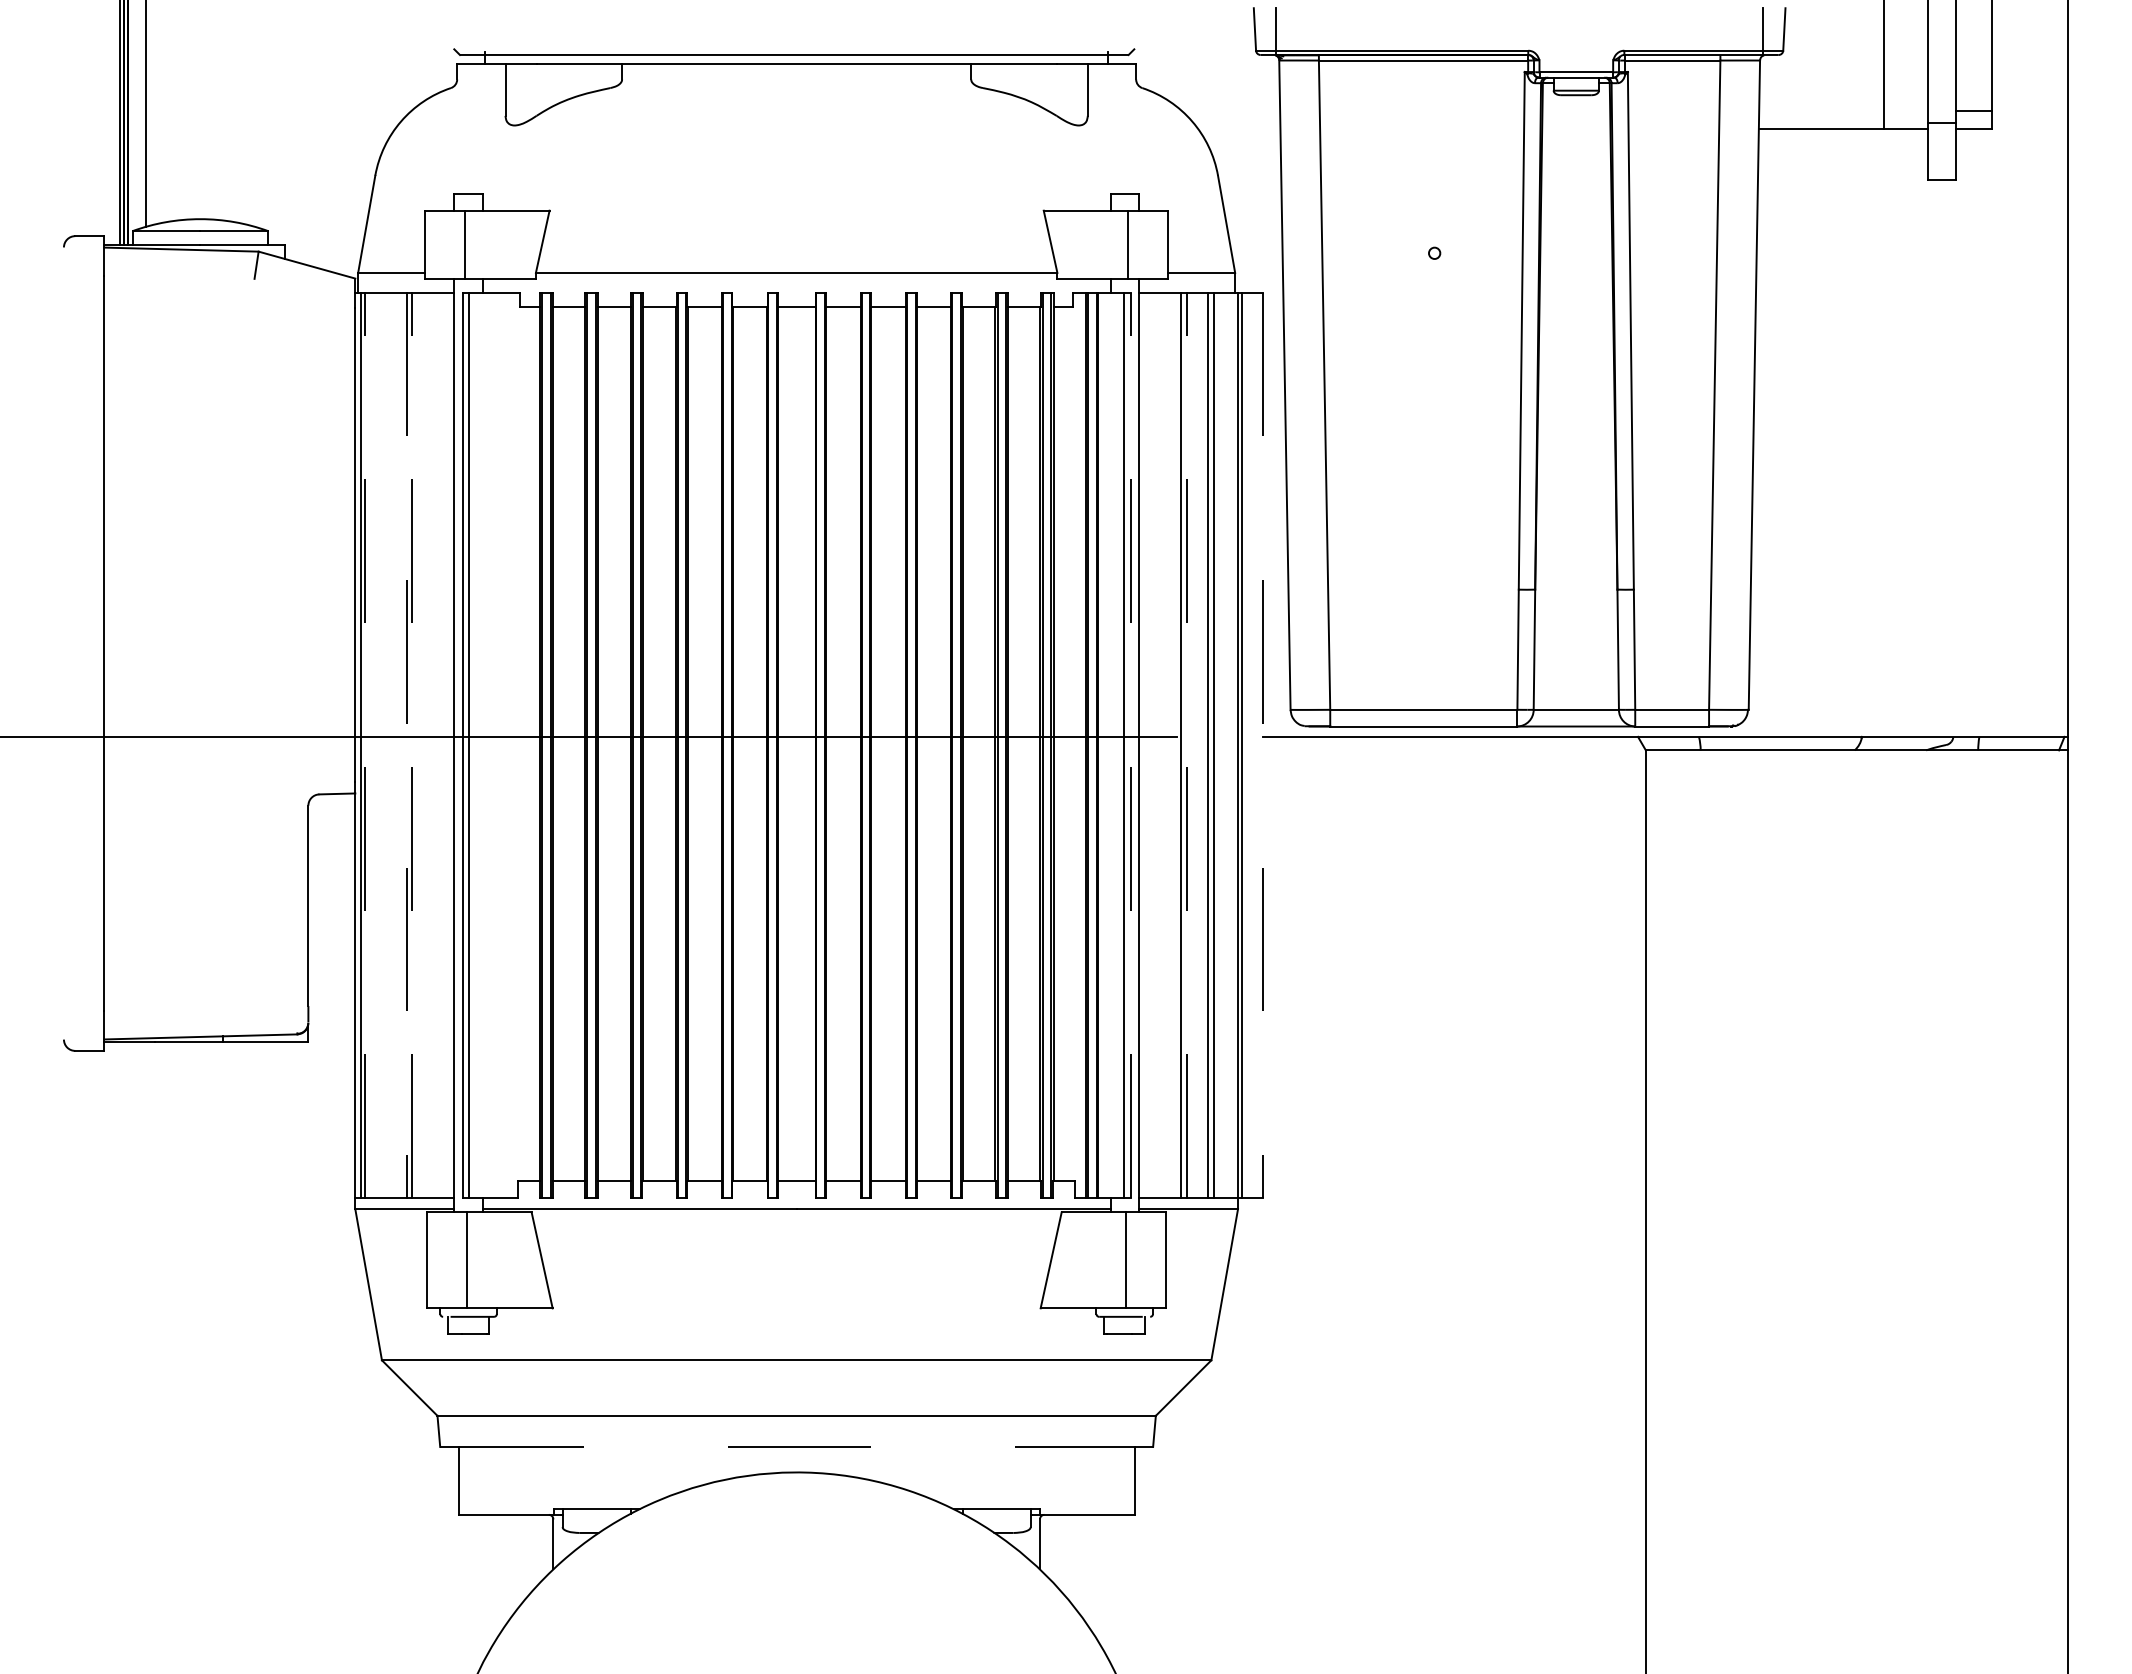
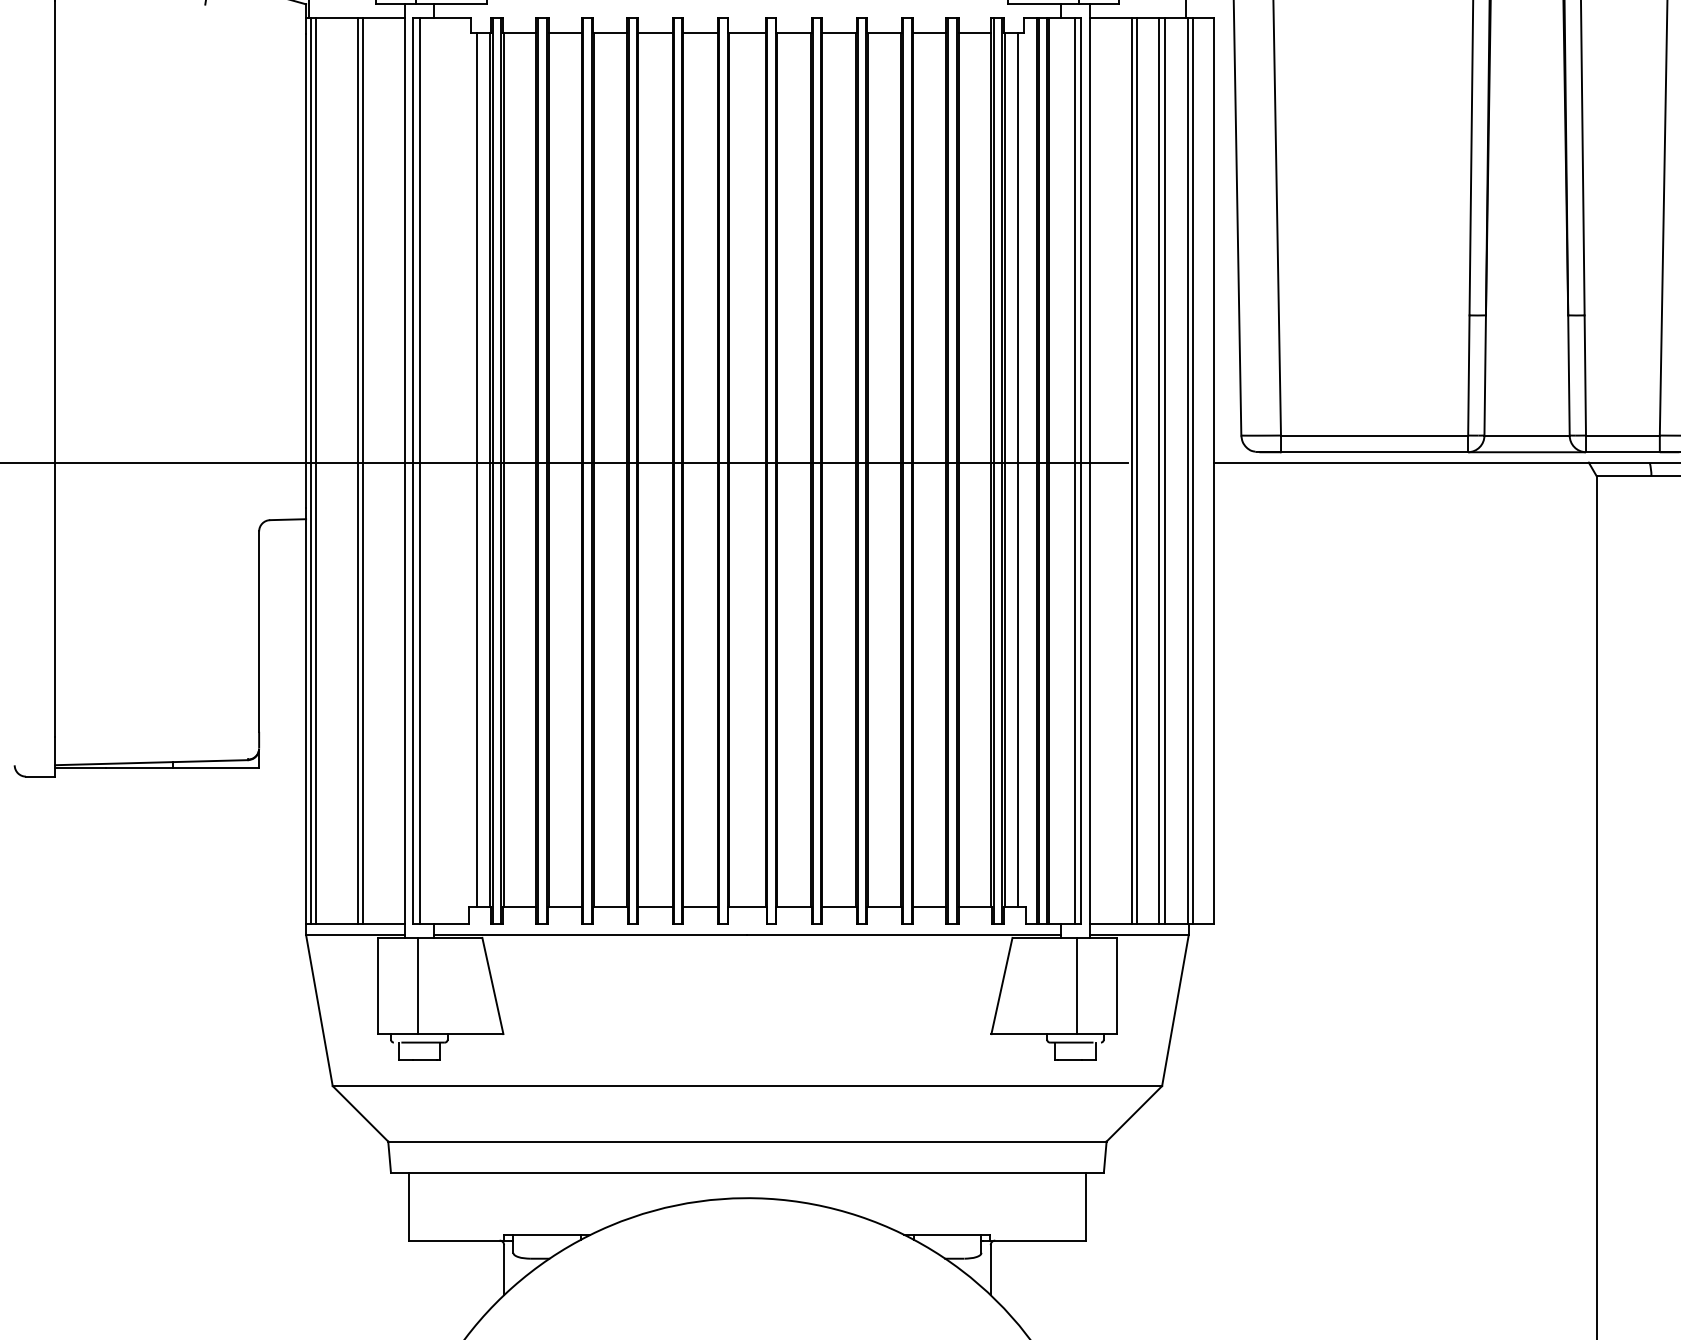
line: (526, 743) -> (477, 469), added
line: (1066, 743) -> (1017, 469), added
line: (365, 745) -> (316, 471), dashed -> solid
line: (406, 745) -> (357, 471), dashed -> solid
line: (412, 745) -> (363, 471), dashed -> solid
line: (1130, 745) -> (1081, 471), dashed -> solid
line: (1186, 745) -> (1137, 471), dashed -> solid
line: (1263, 745) -> (1214, 471), dashed -> solid
line: (797, 1446) -> (748, 1172), dashed -> solid

